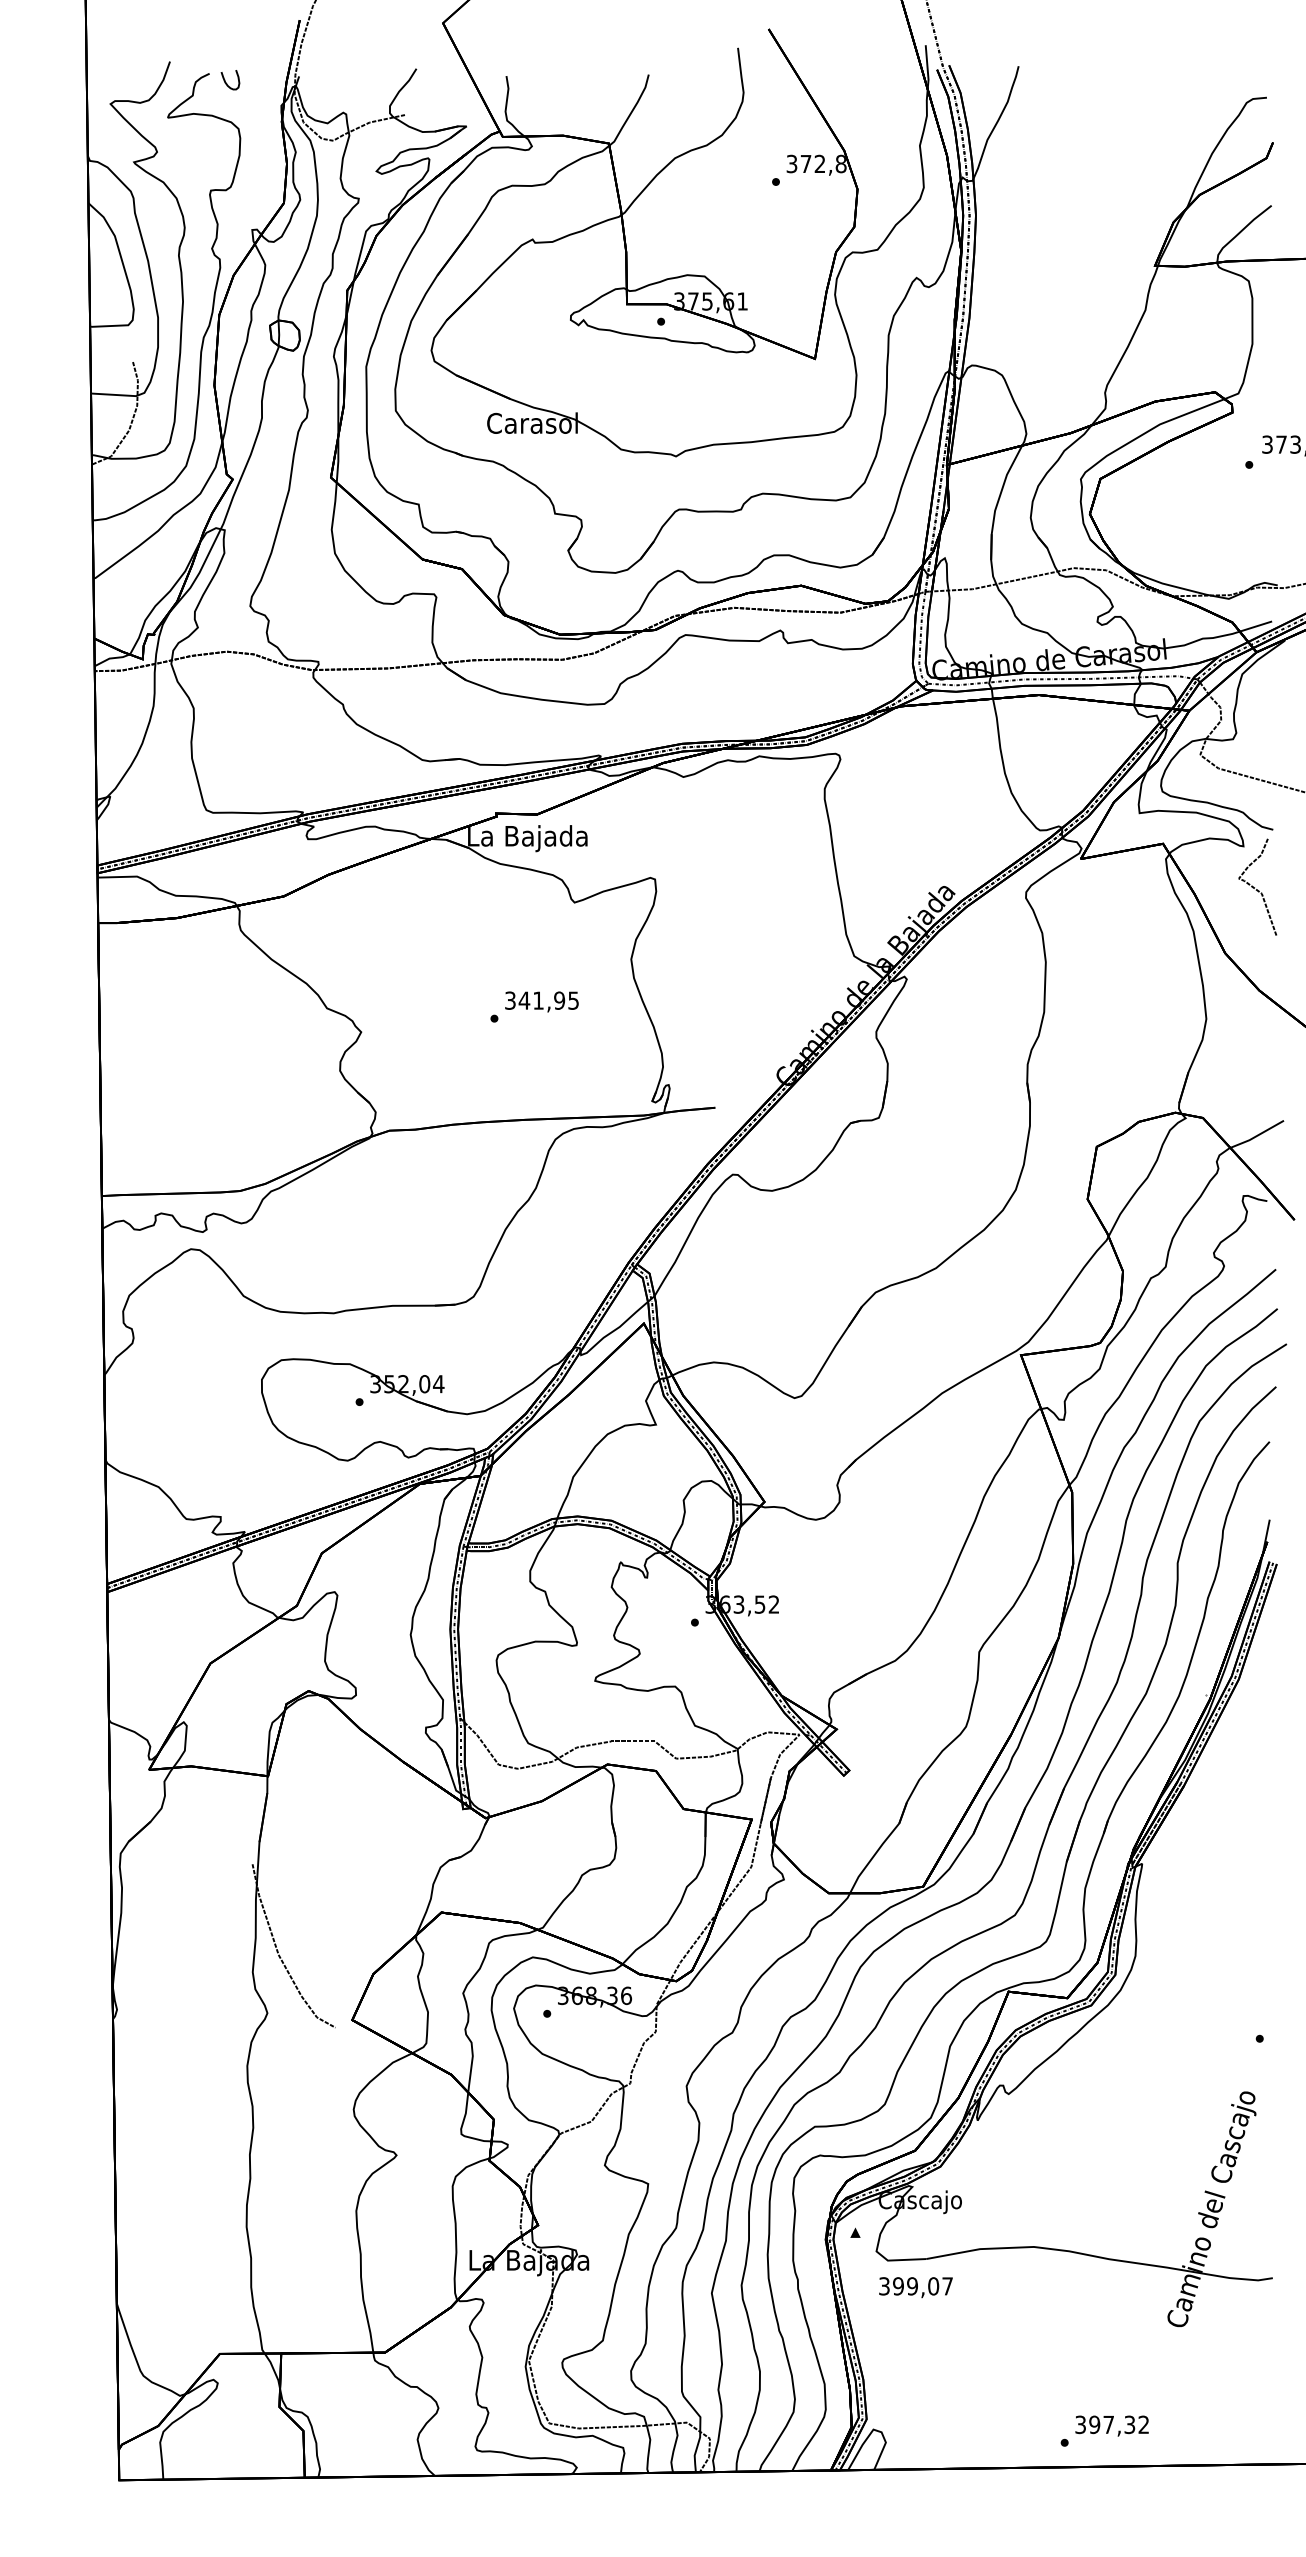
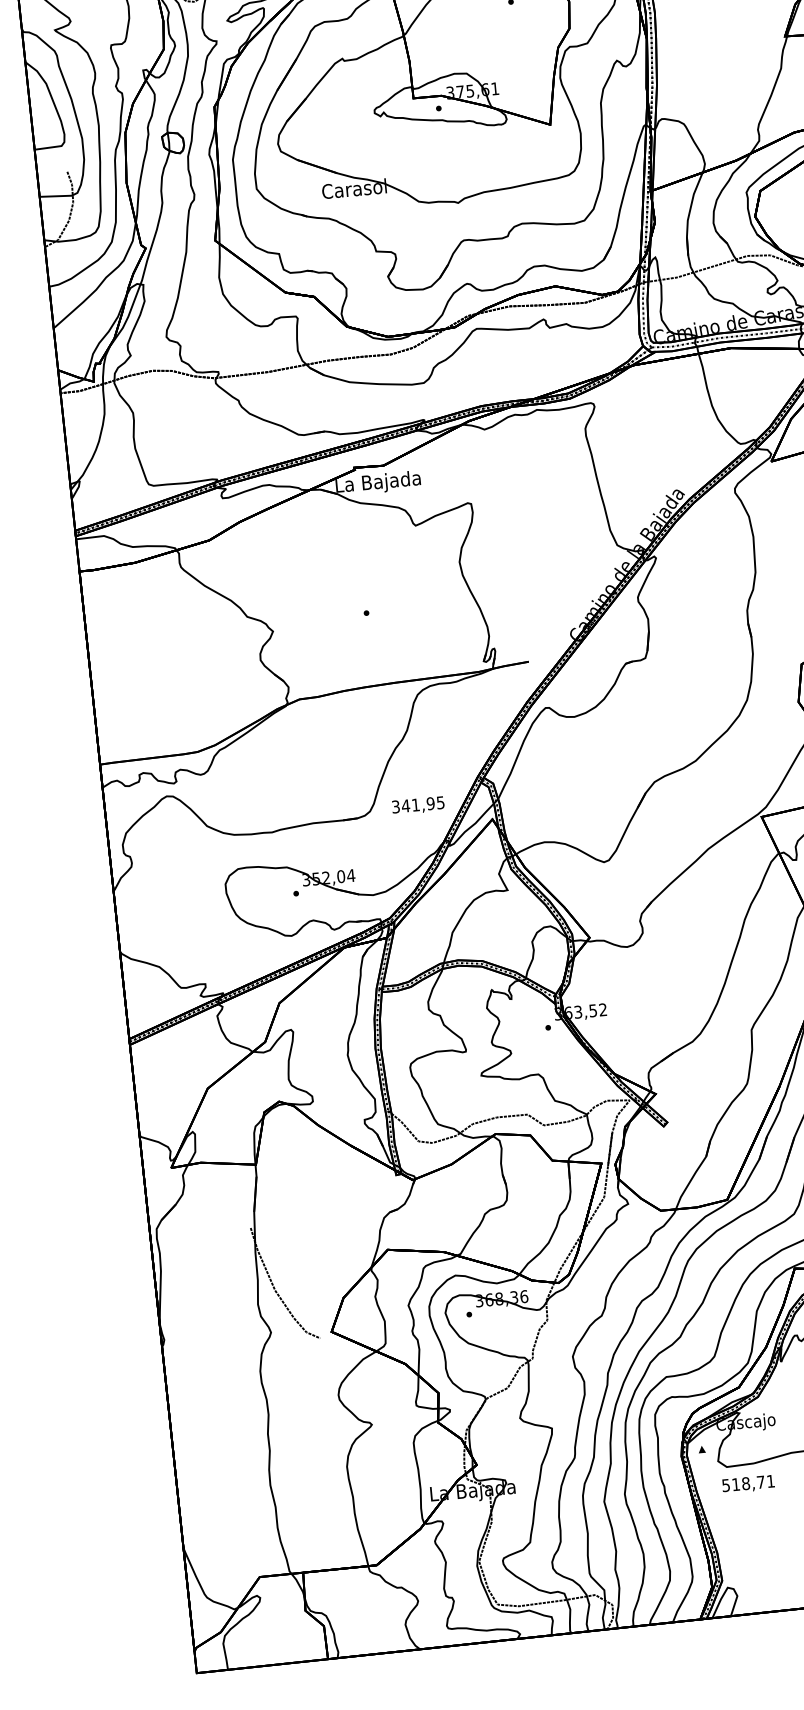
text: (541, 1001) -> (417, 805), moved
text: (915, 2286) -> (748, 1483), 399,07 -> 518,71

